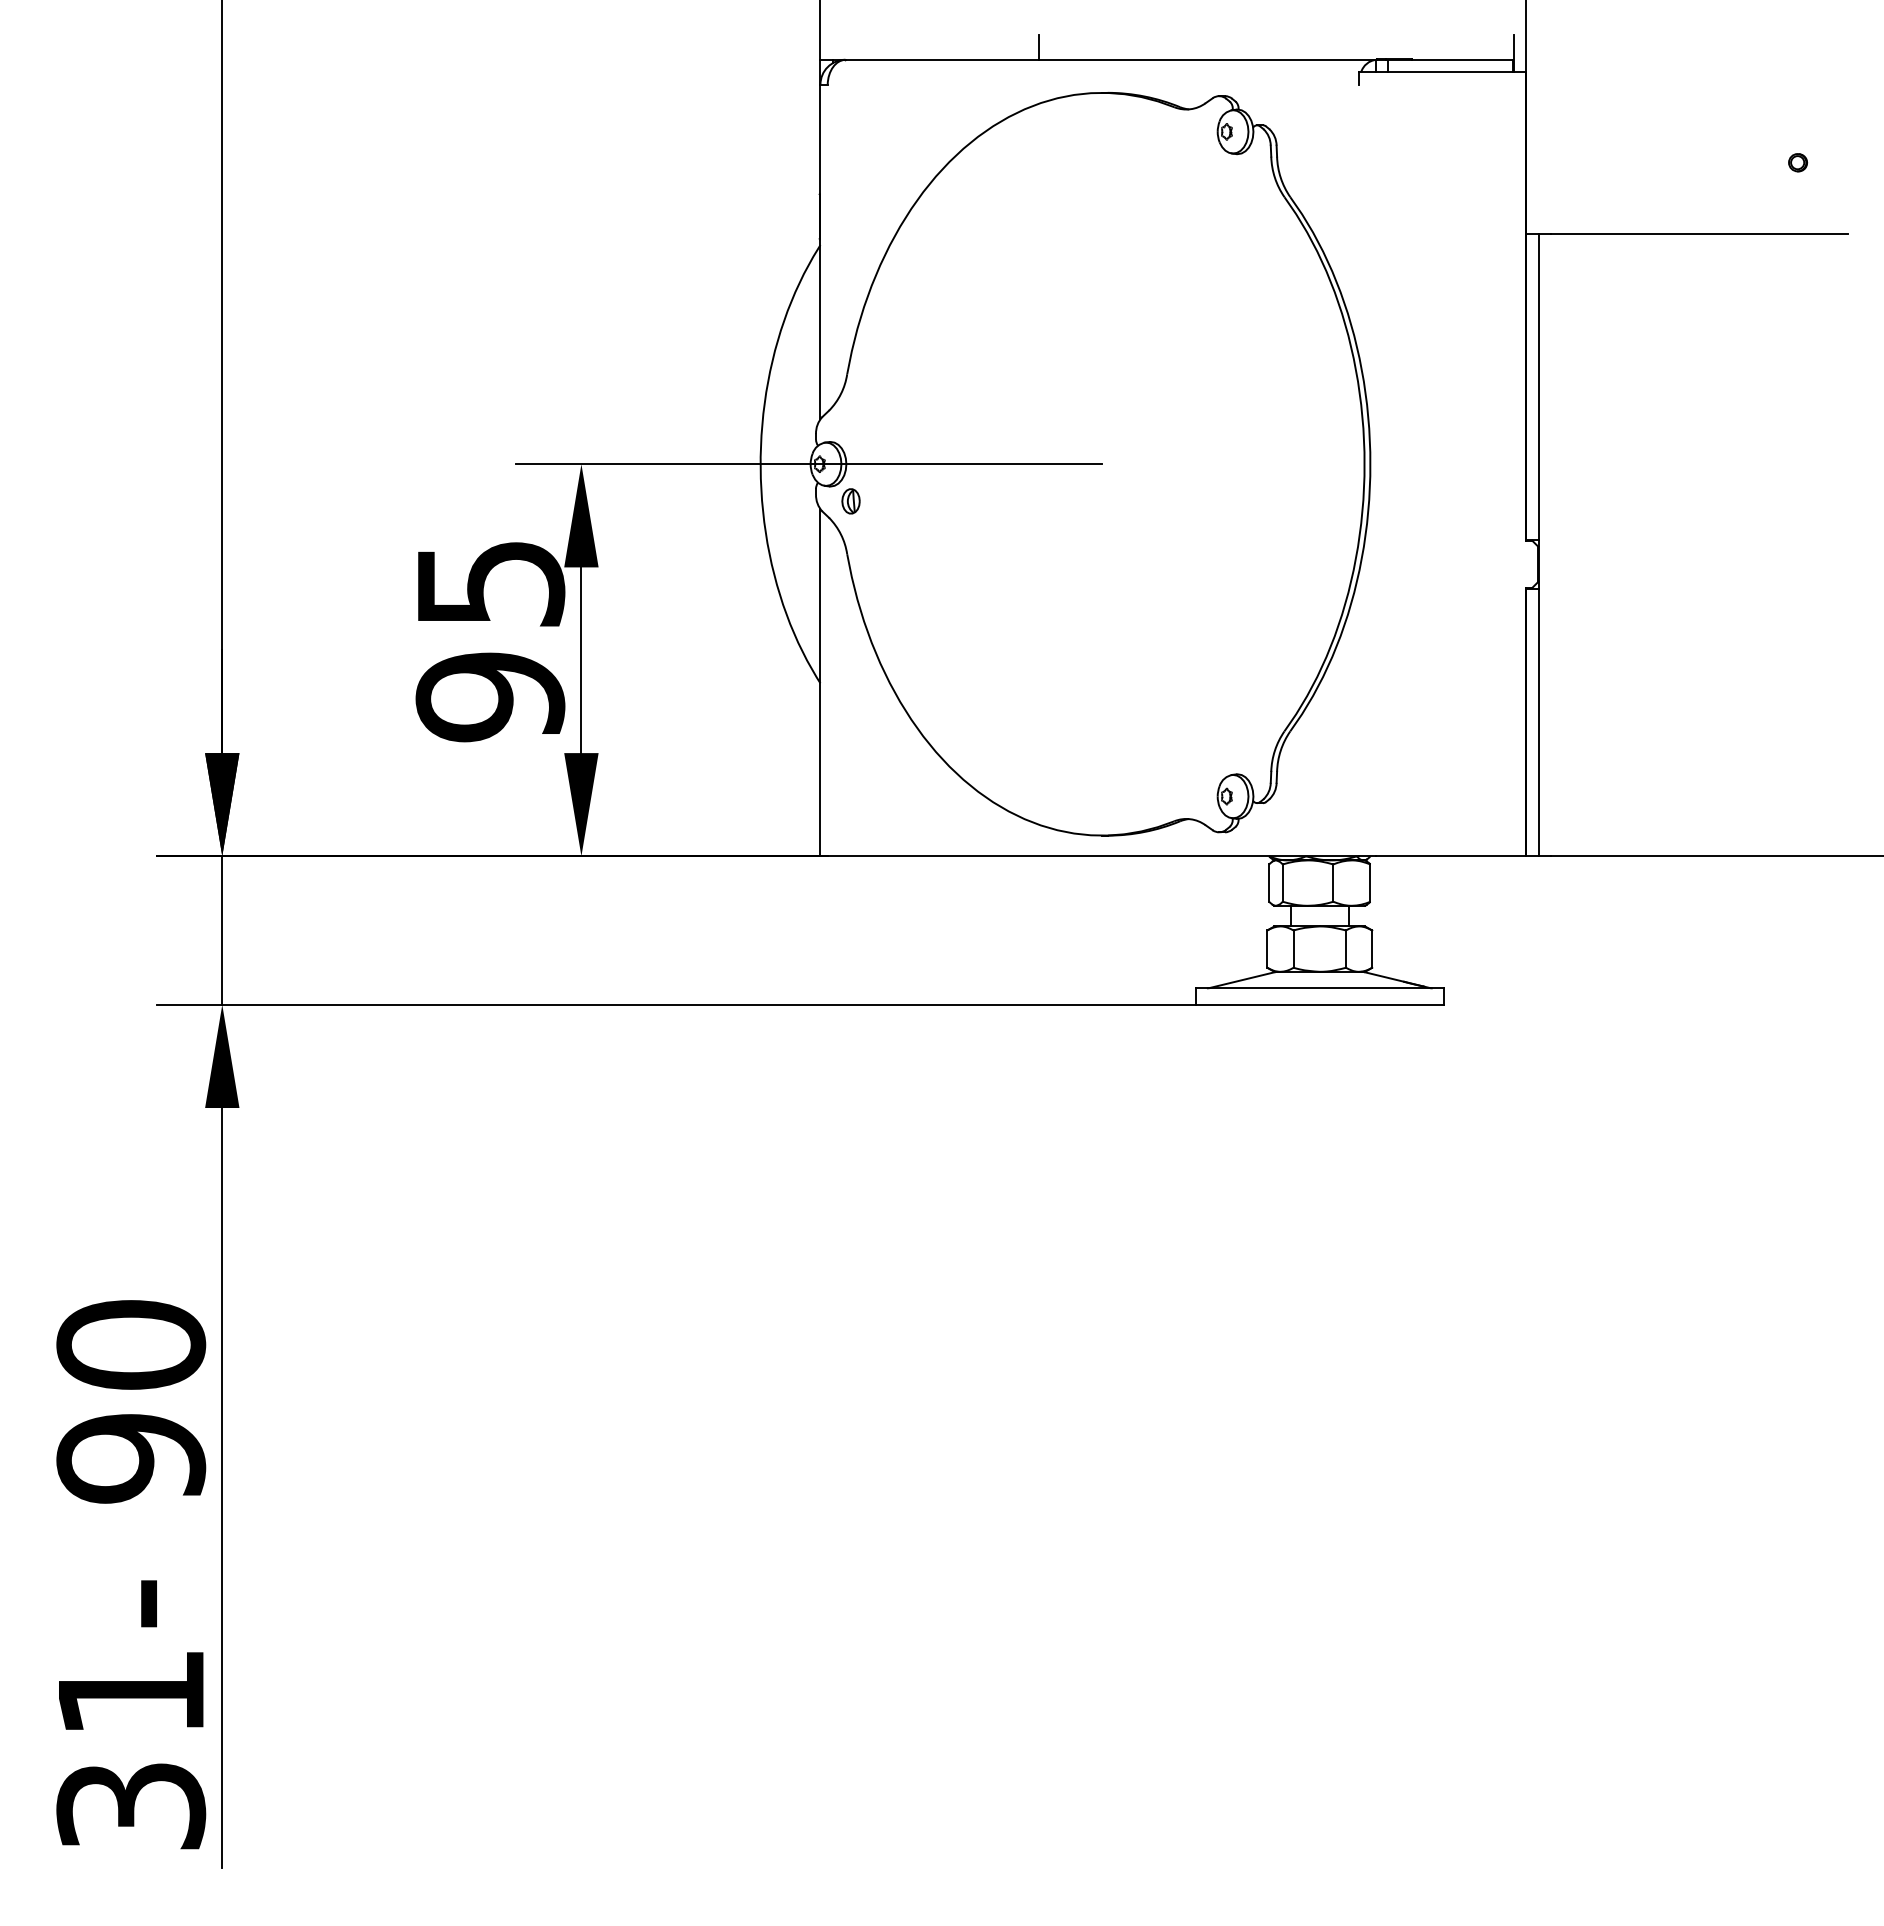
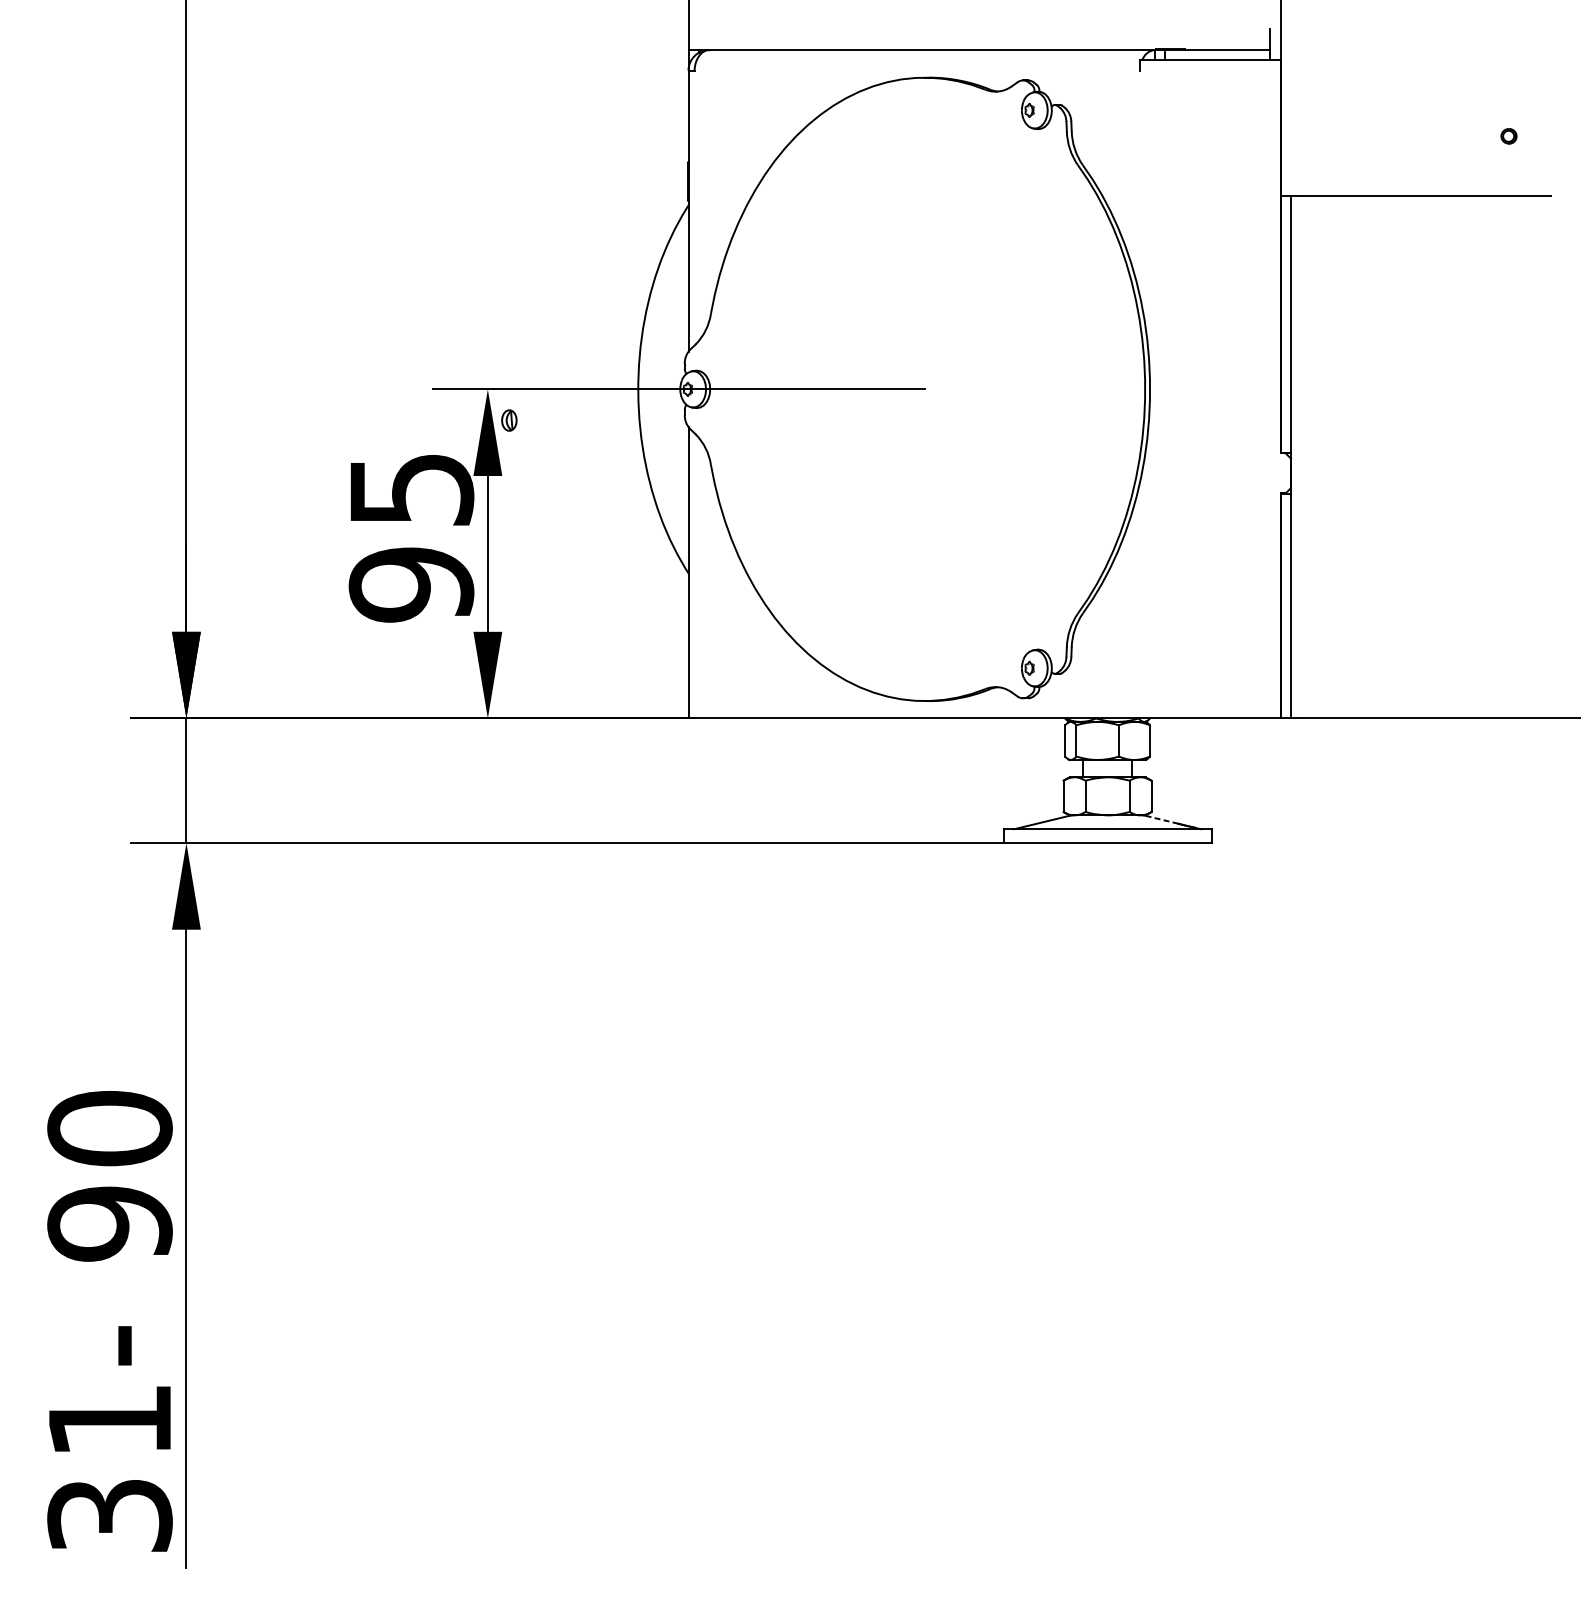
line: (1039, 47) -> (872, 39), removed
part: (850, 501) -> (508, 420), moved
line: (1384, 976) -> (1161, 819), solid -> dashed

